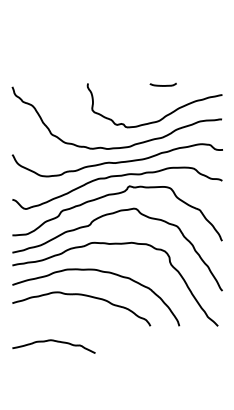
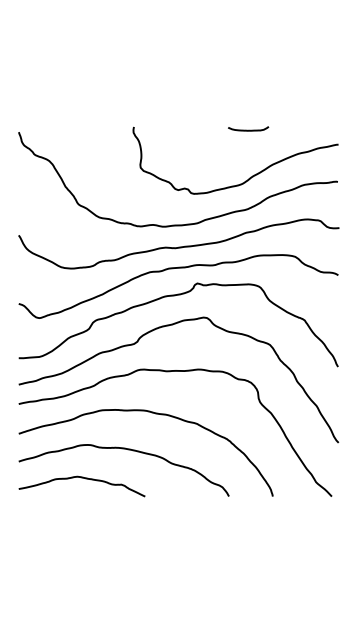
curve: (53, 341) -> (81, 478), moved

